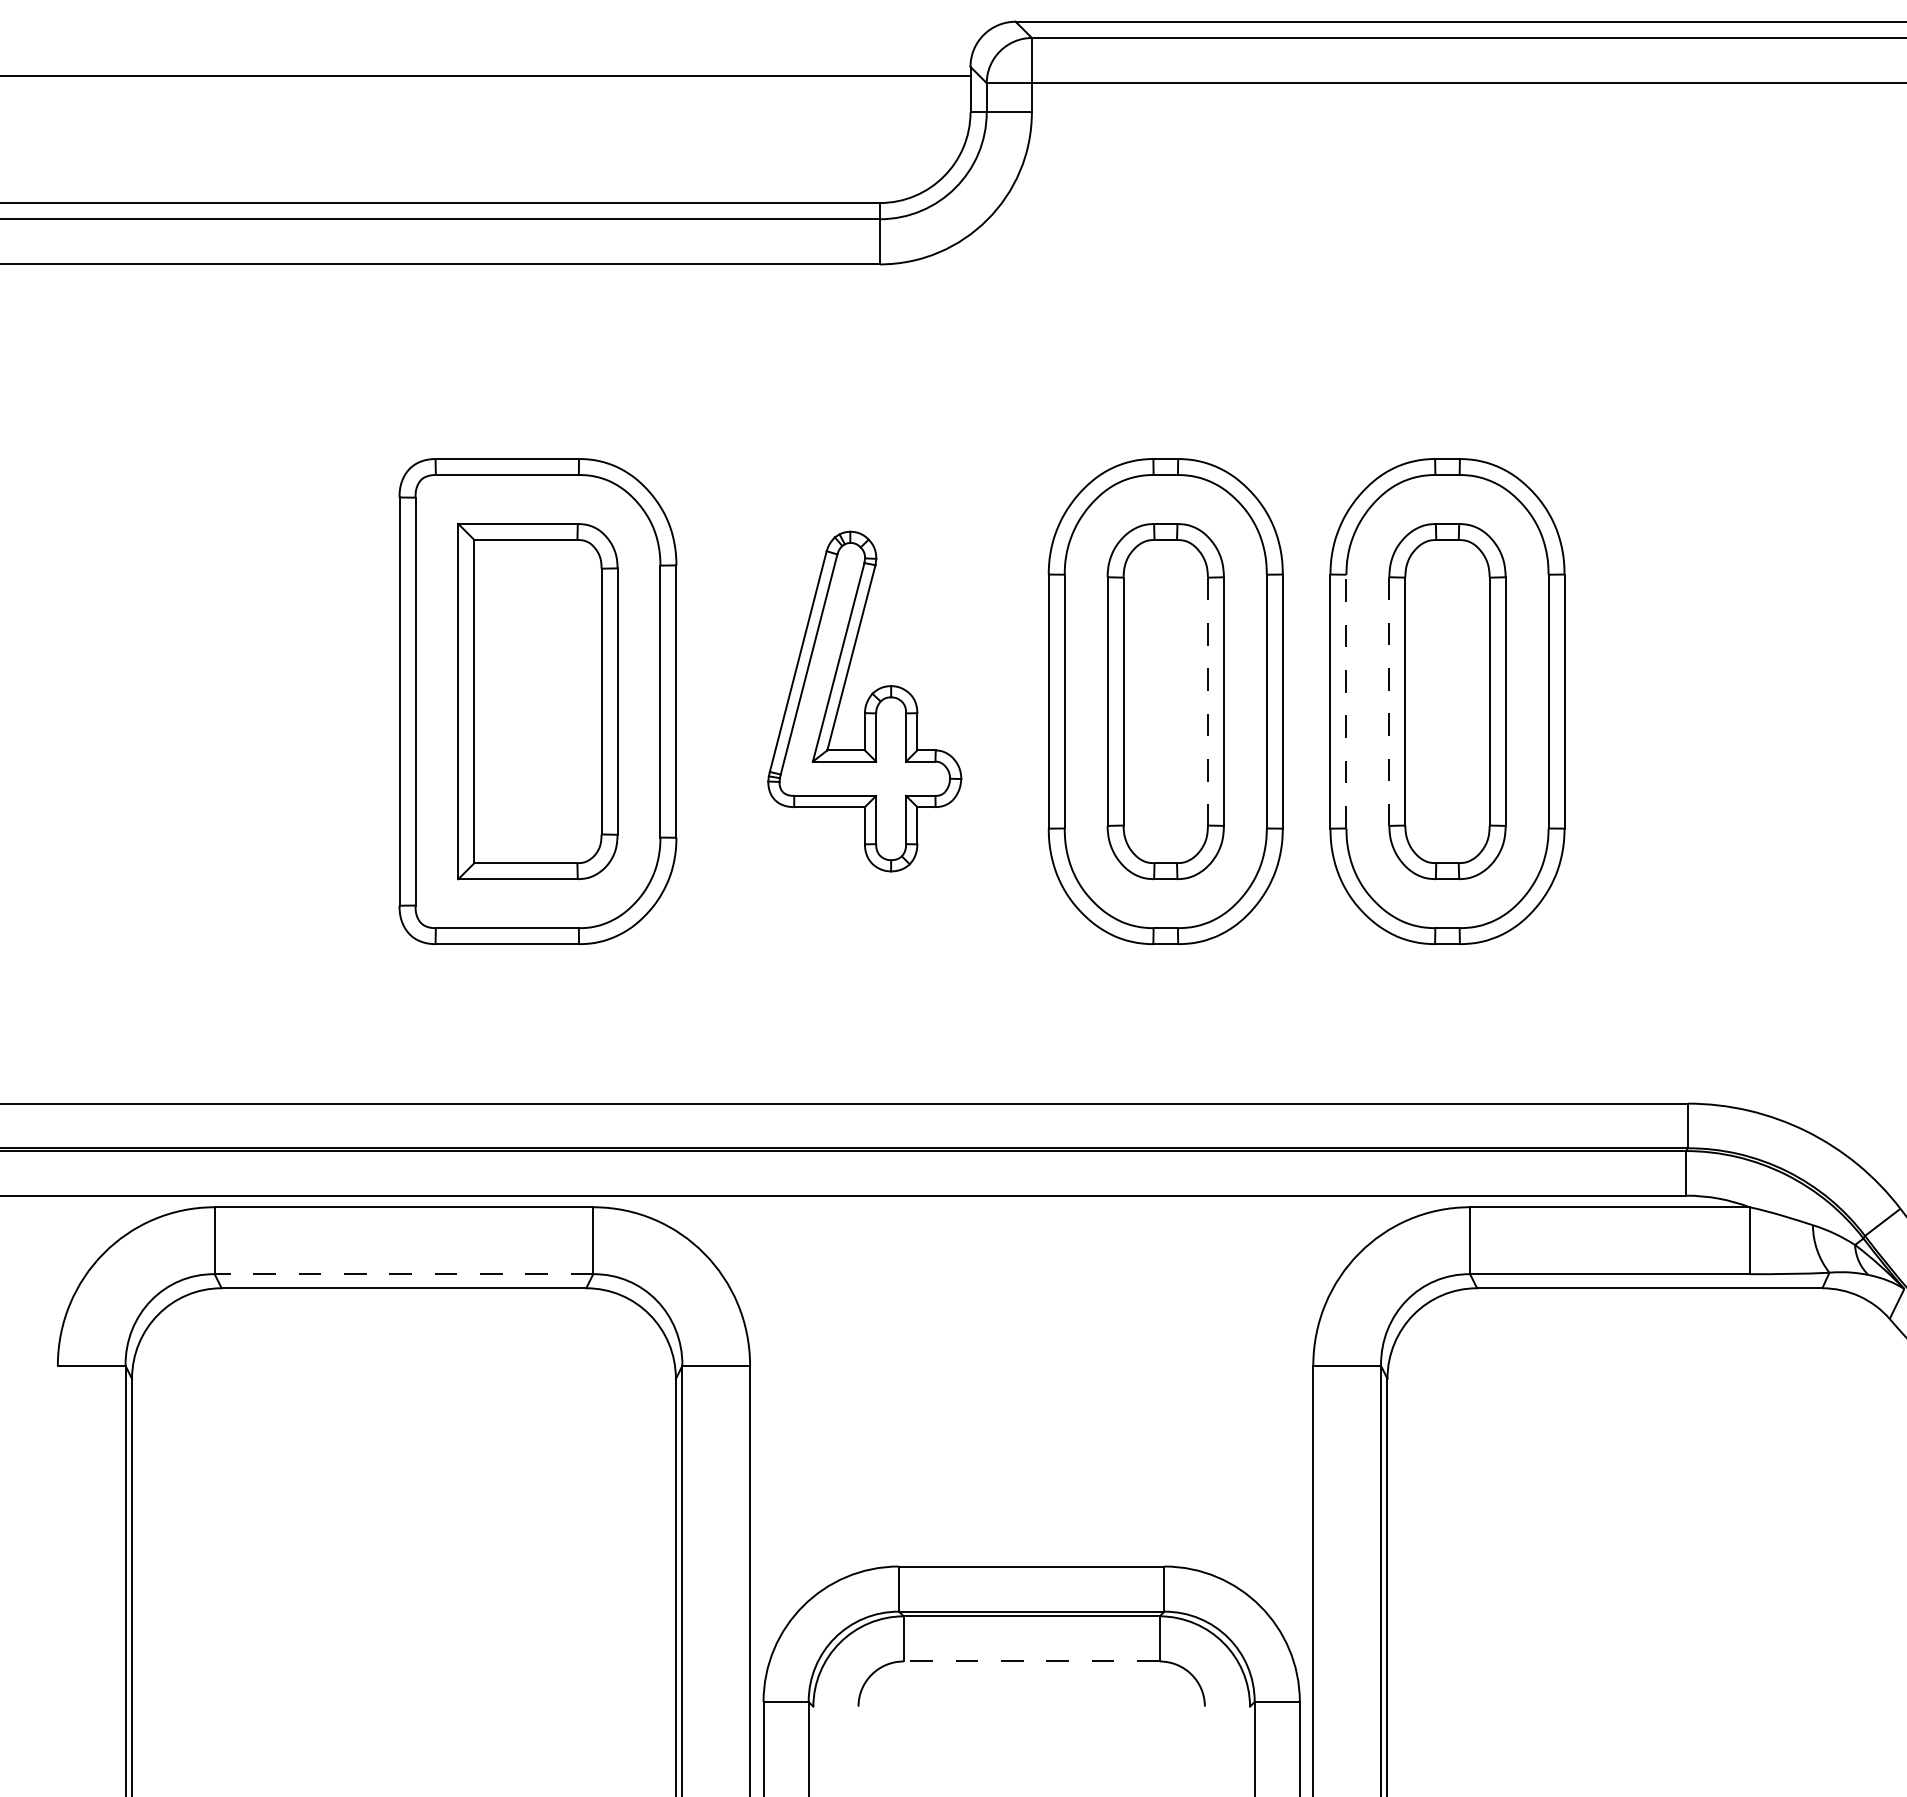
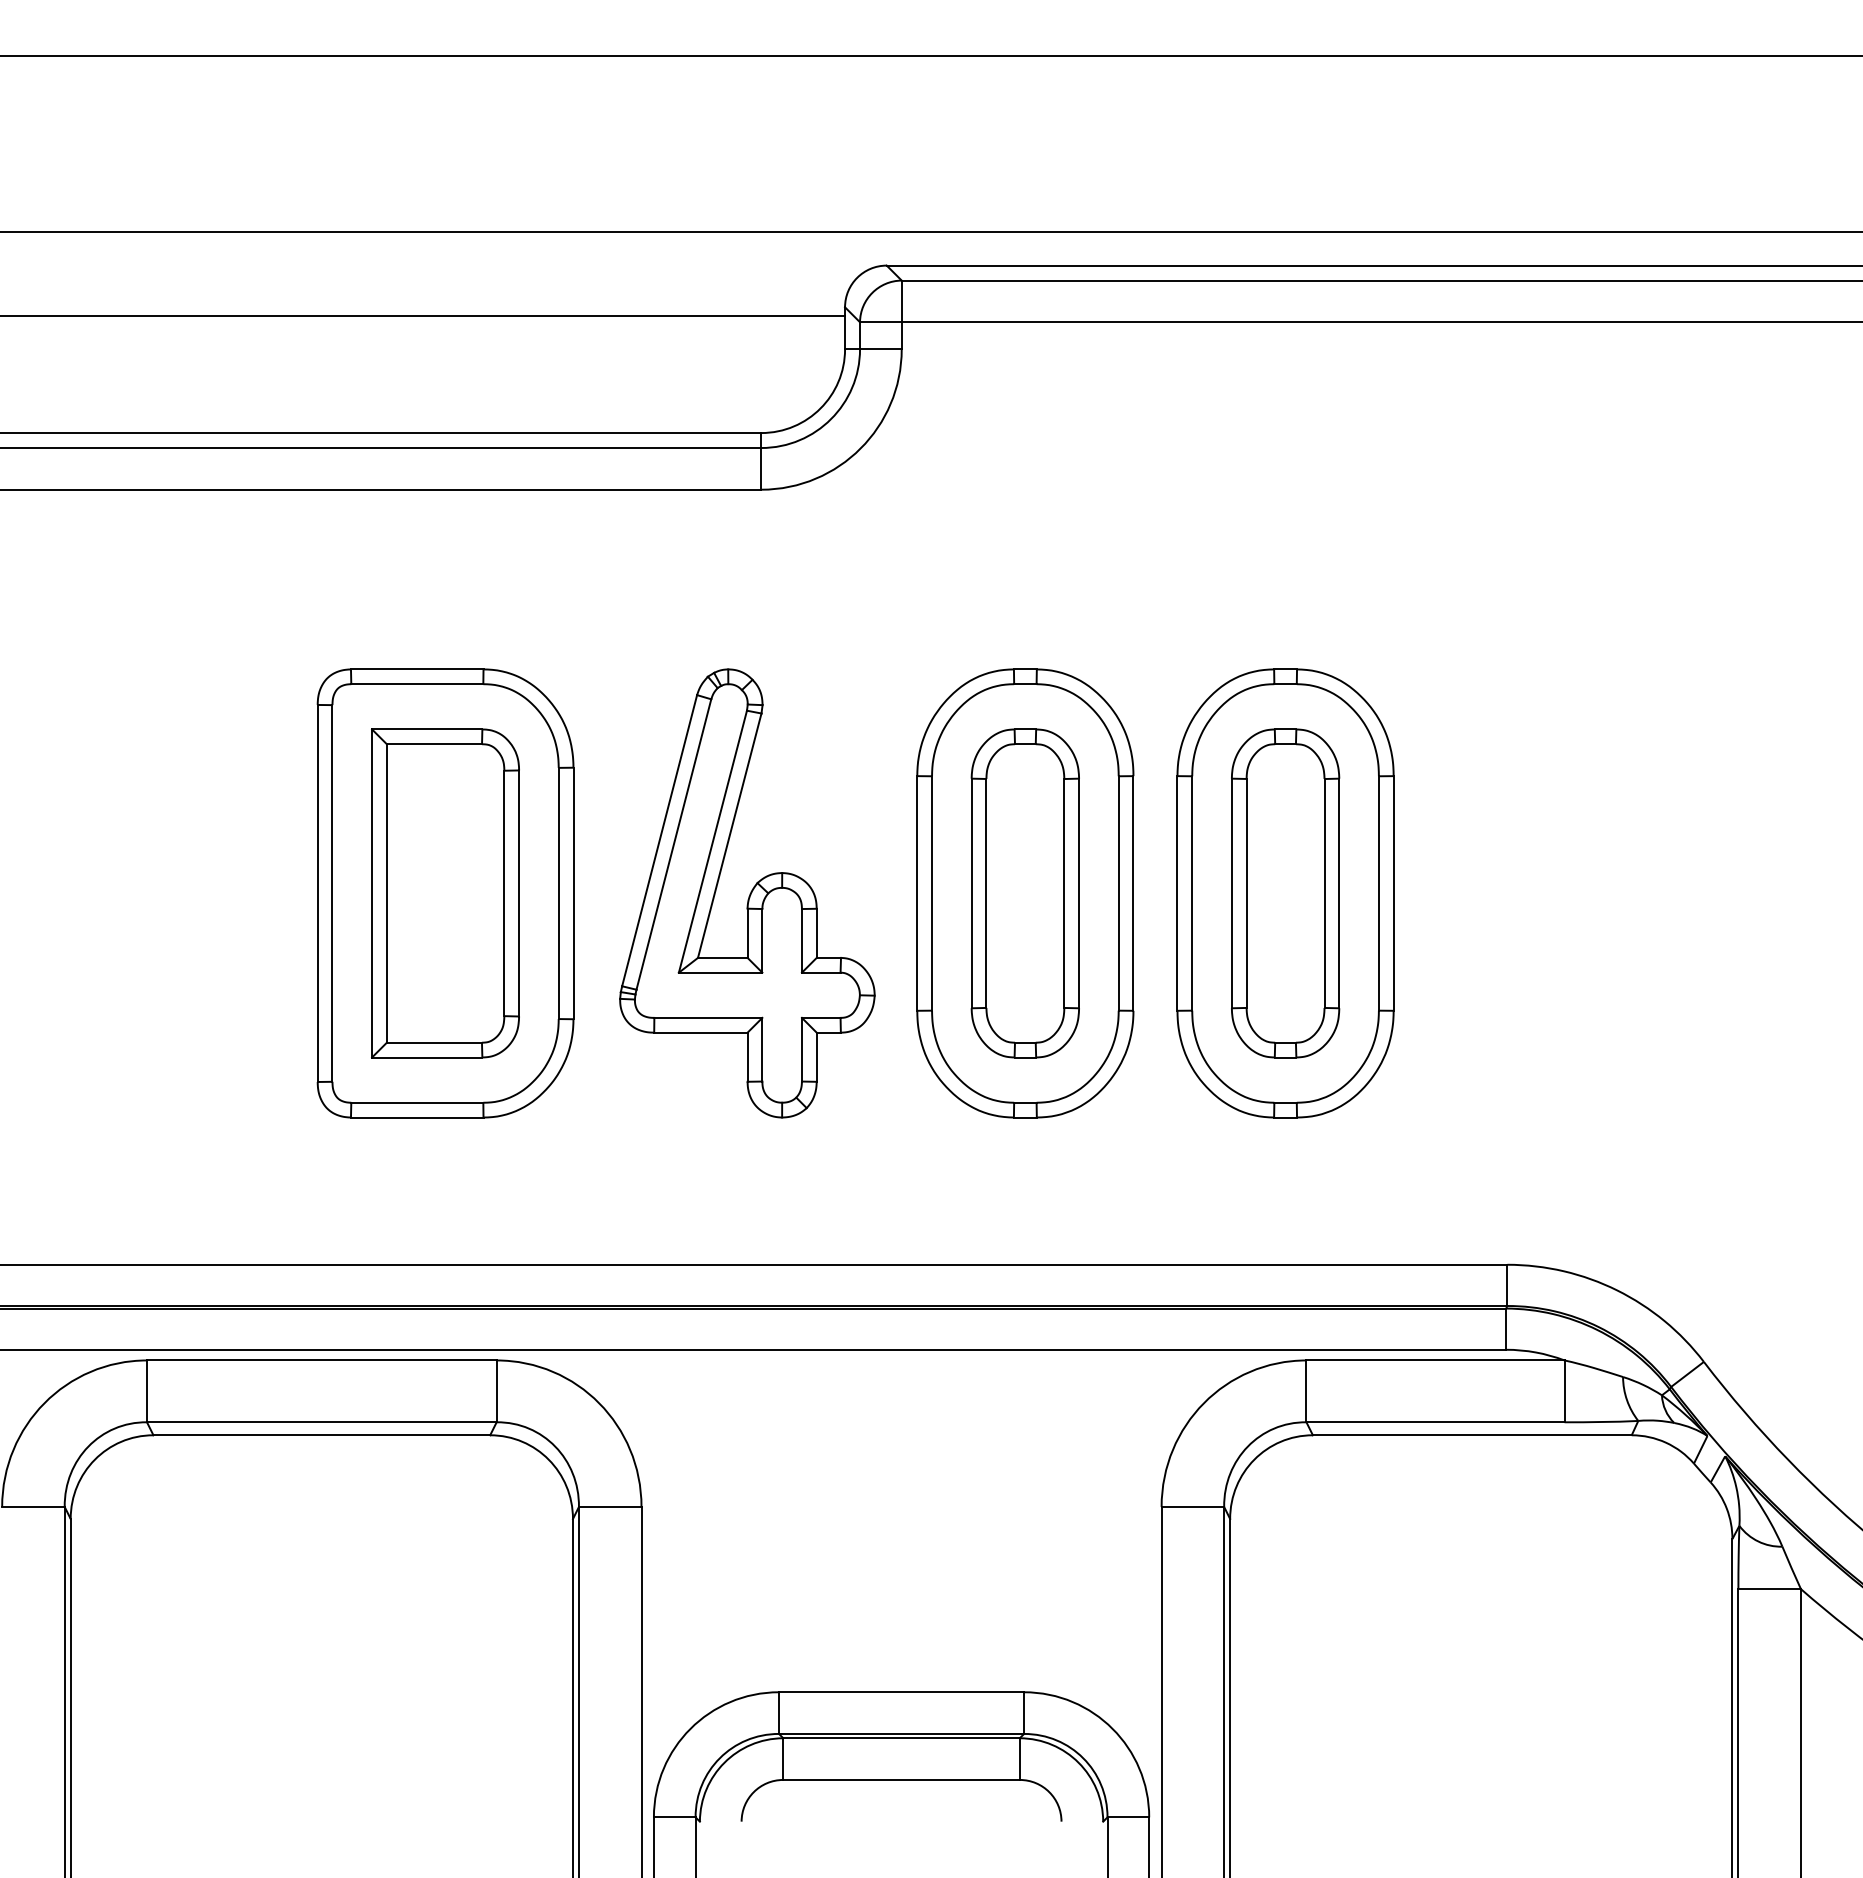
line: (1346, 700) -> (1192, 892), dashed -> solid
part: (864, 701) -> (747, 893), size x1.43
line: (1208, 701) -> (1064, 893), dashed -> solid
line: (1388, 701) -> (1231, 893), dashed -> solid
line: (403, 1274) -> (321, 1422), dashed -> solid
line: (1031, 1660) -> (901, 1779), dashed -> solid

